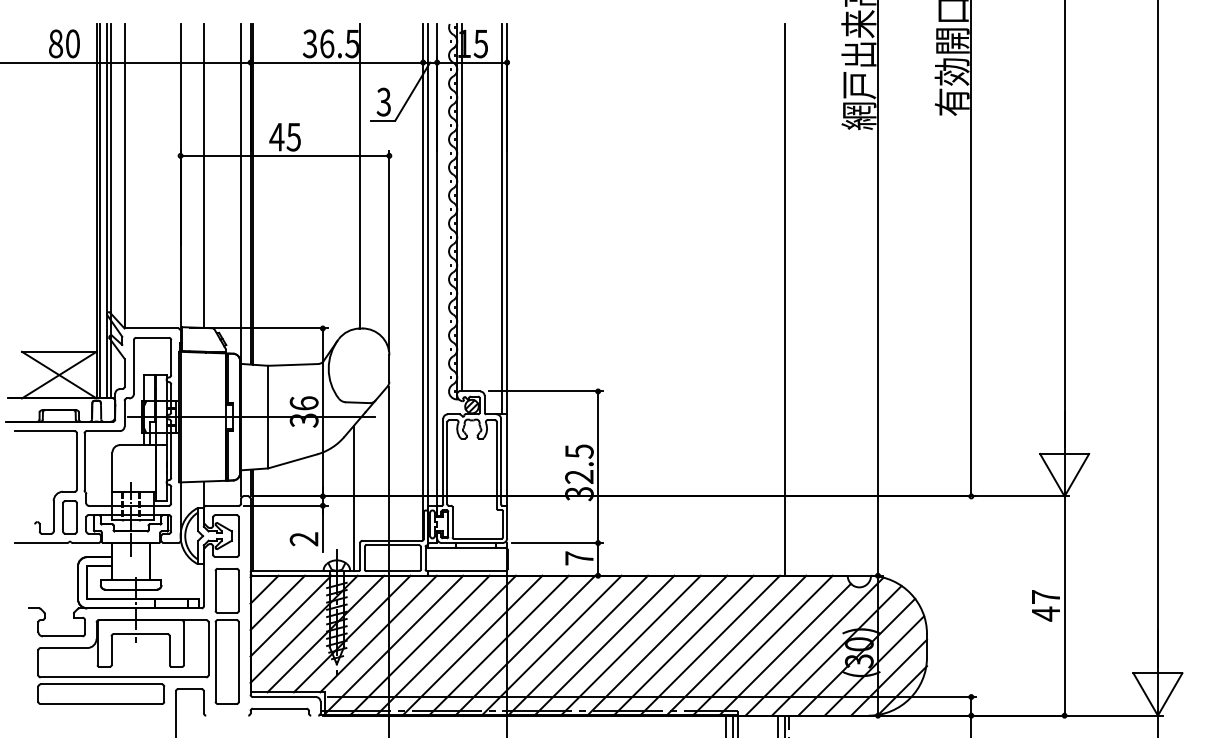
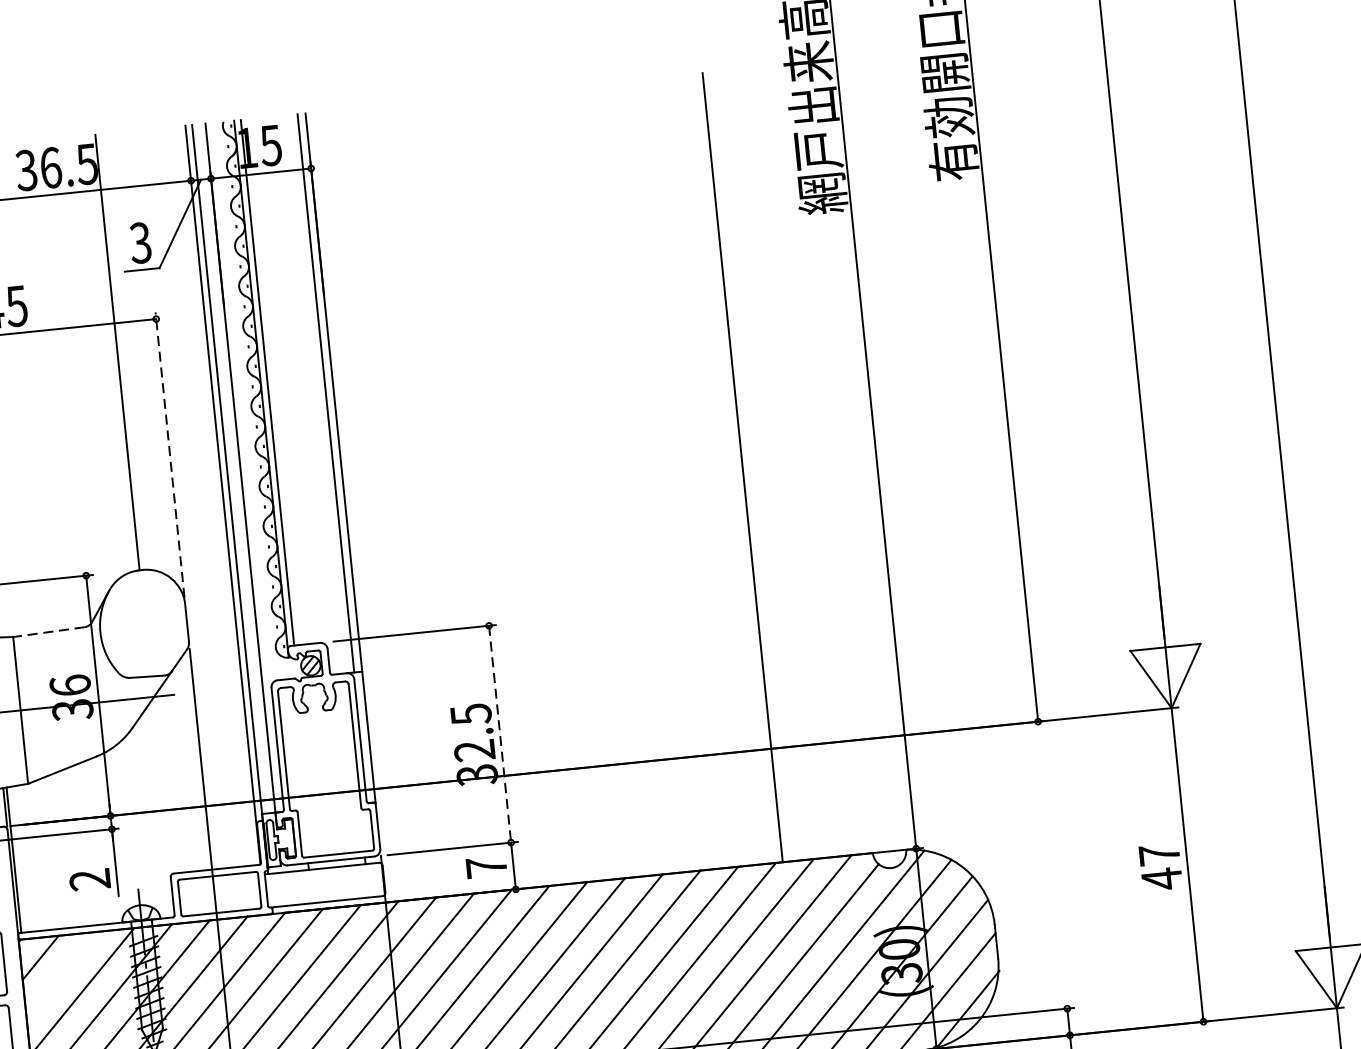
line: (389, 250) -> (170, 454), solid -> dashed
line: (292, 364) -> (47, 631), solid -> dashed
line: (598, 467) -> (500, 734), solid -> dashed
line: (354, 498) -> (156, 814), removed
line: (277, 602) -> (61, 974), removed

